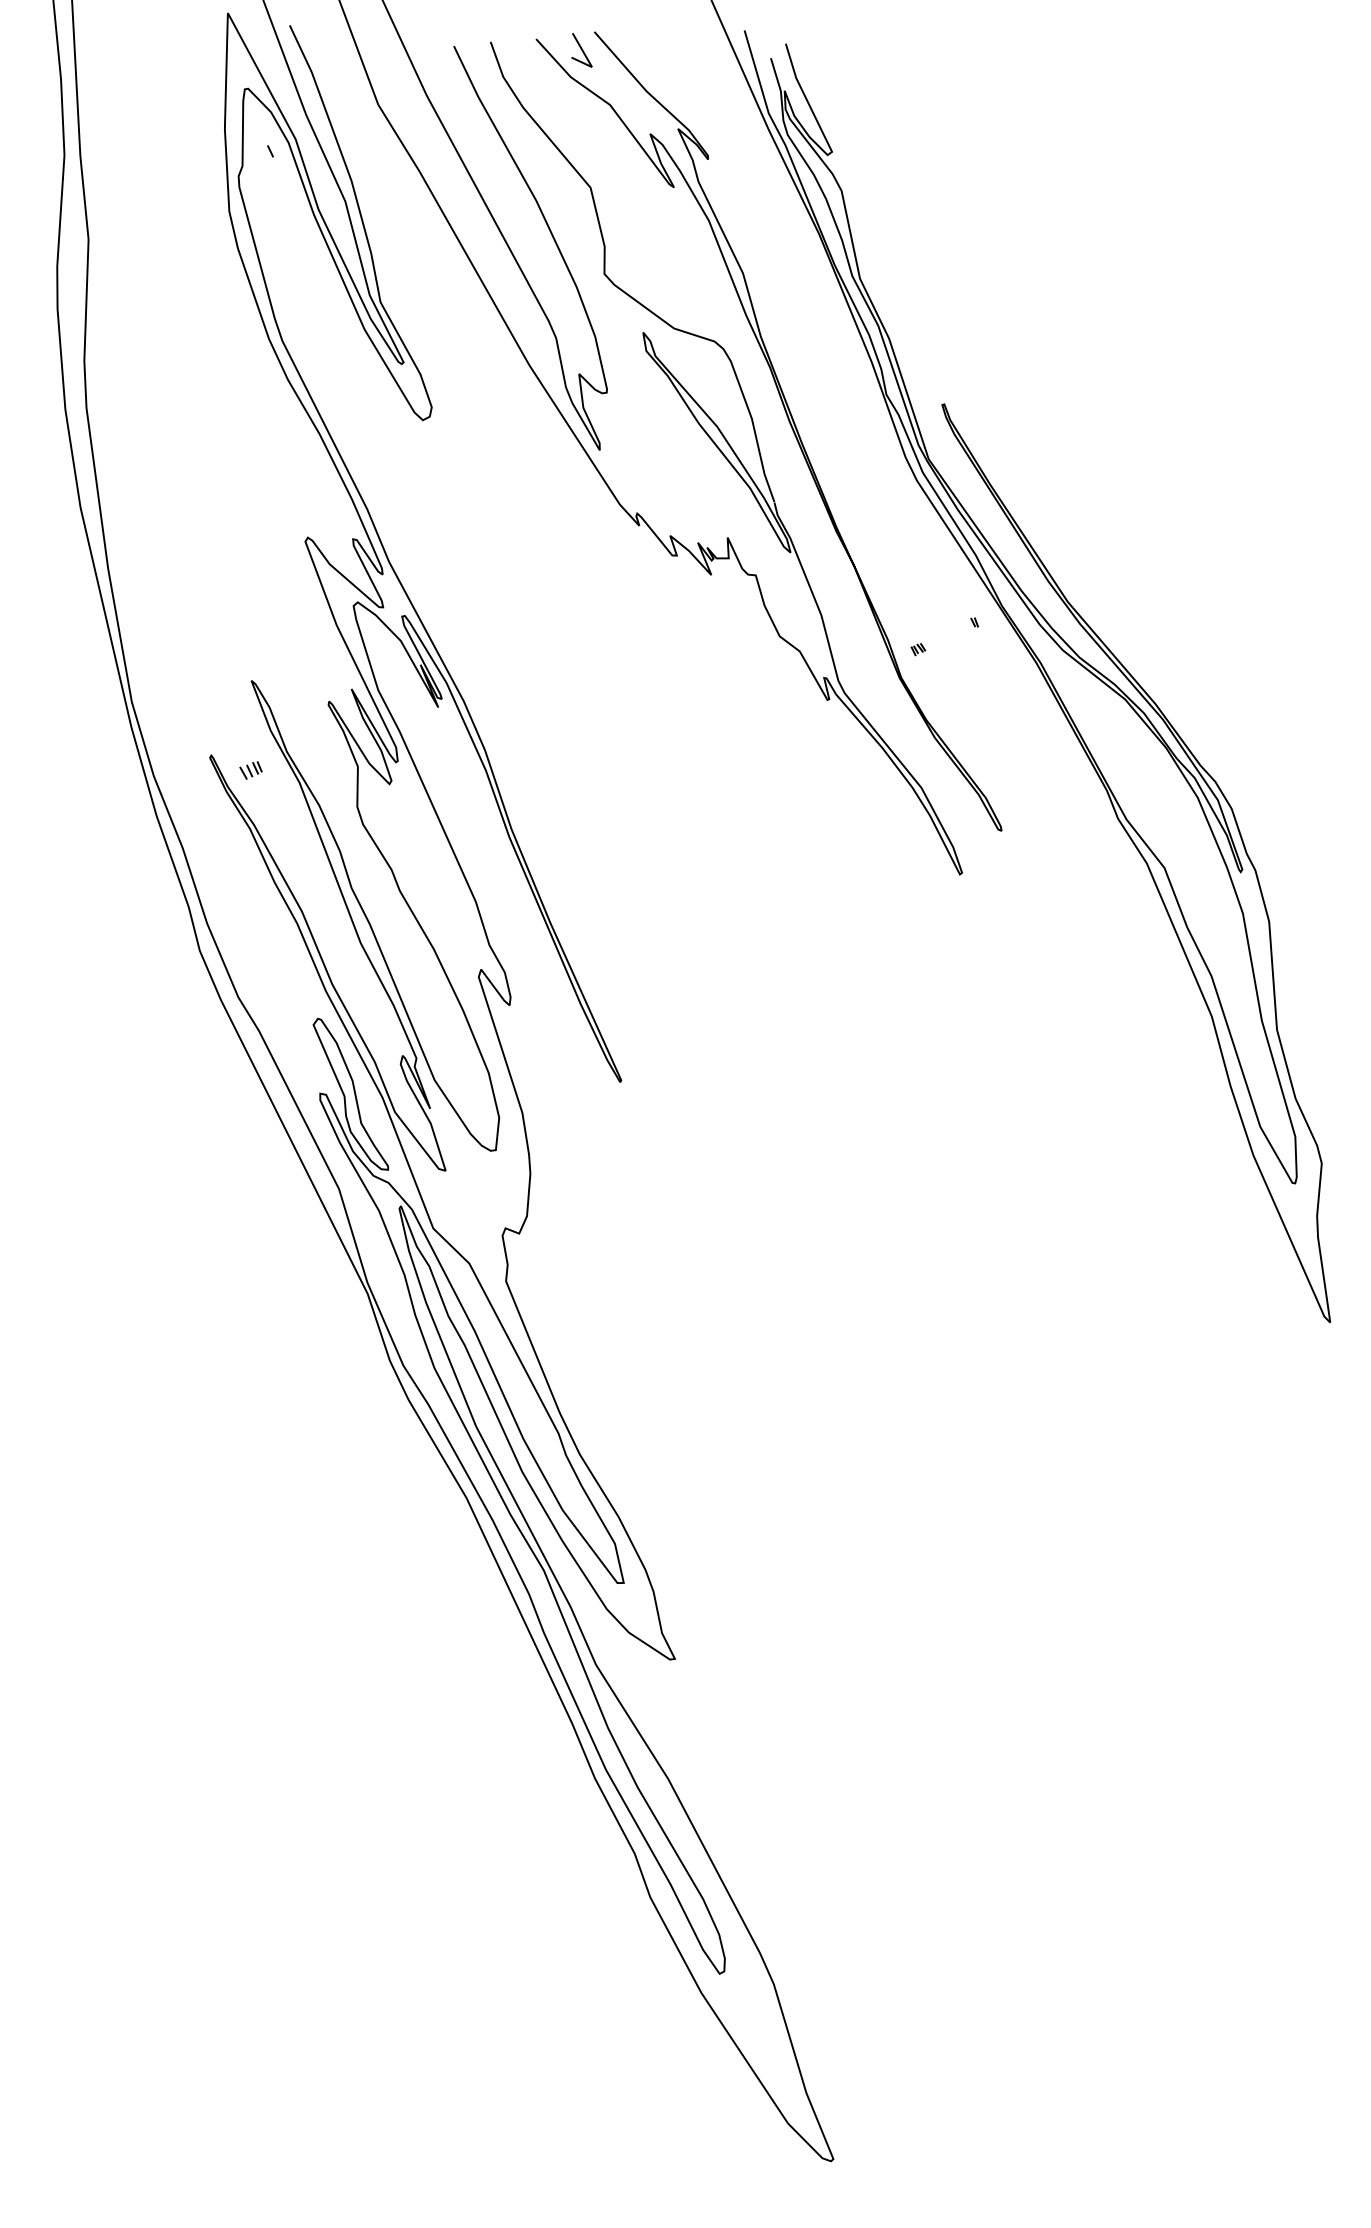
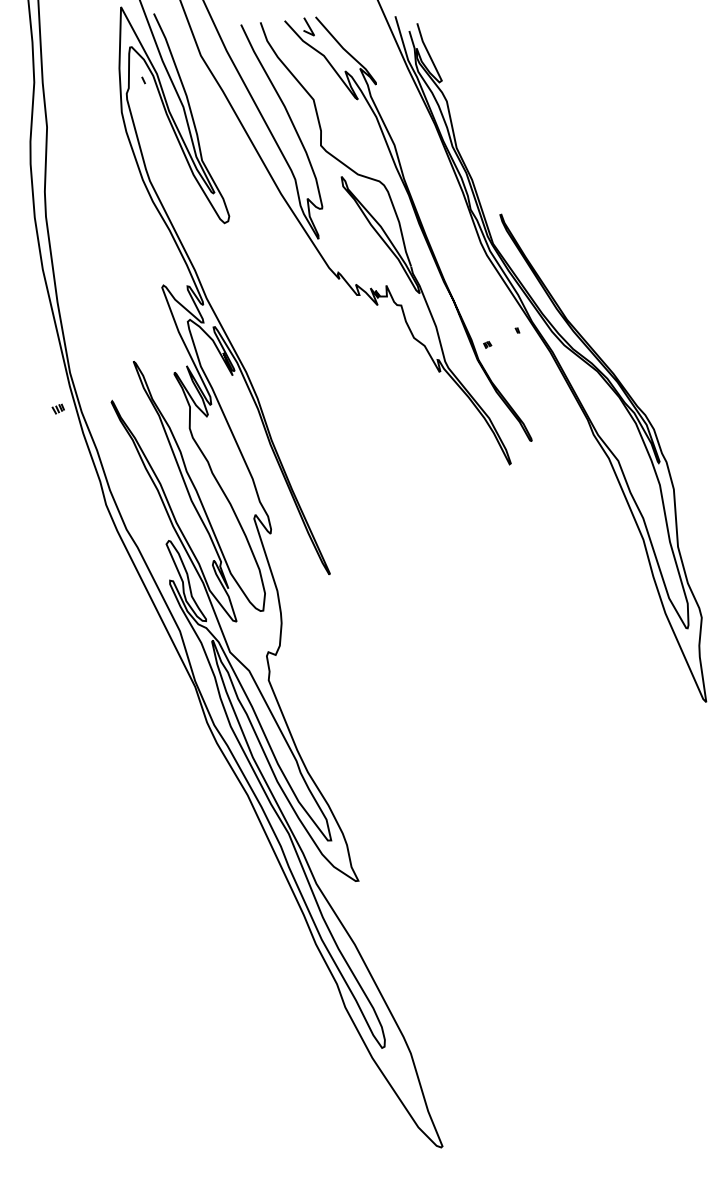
part: (249, 769) -> (57, 408), moved

